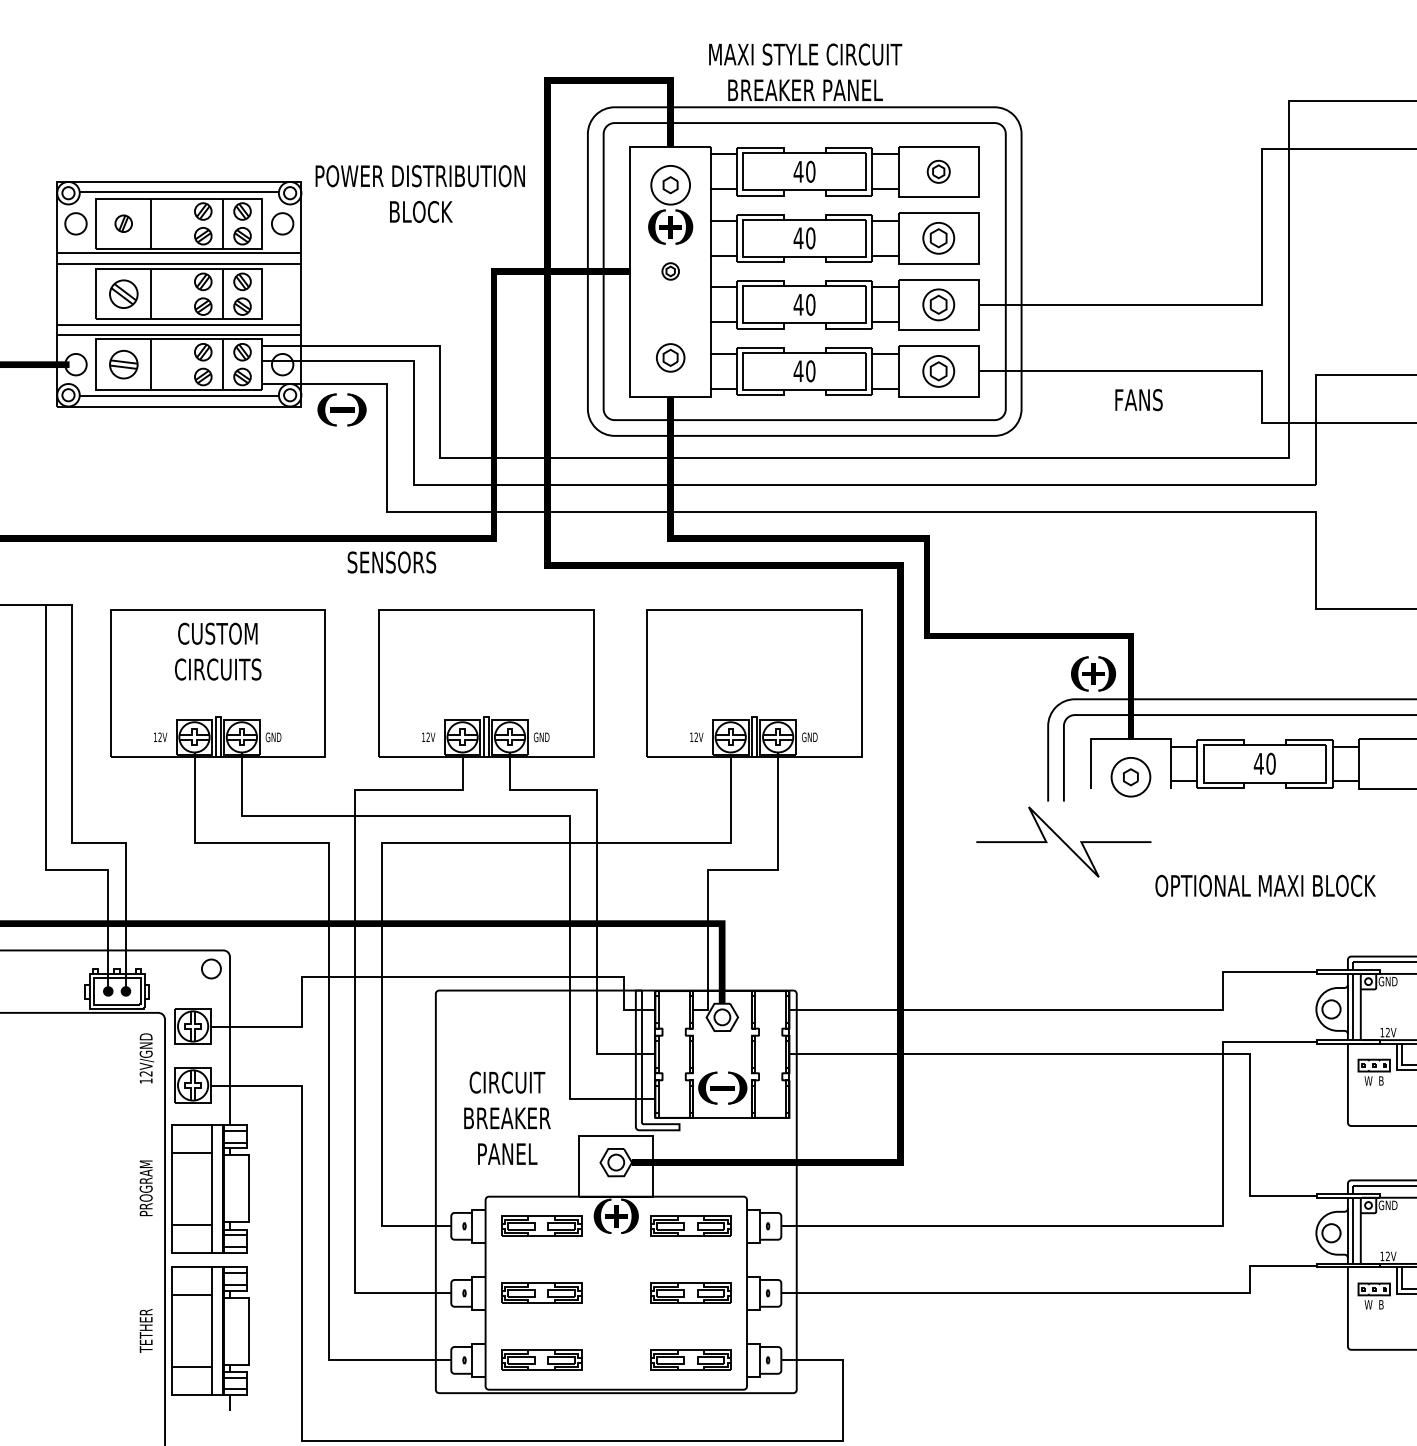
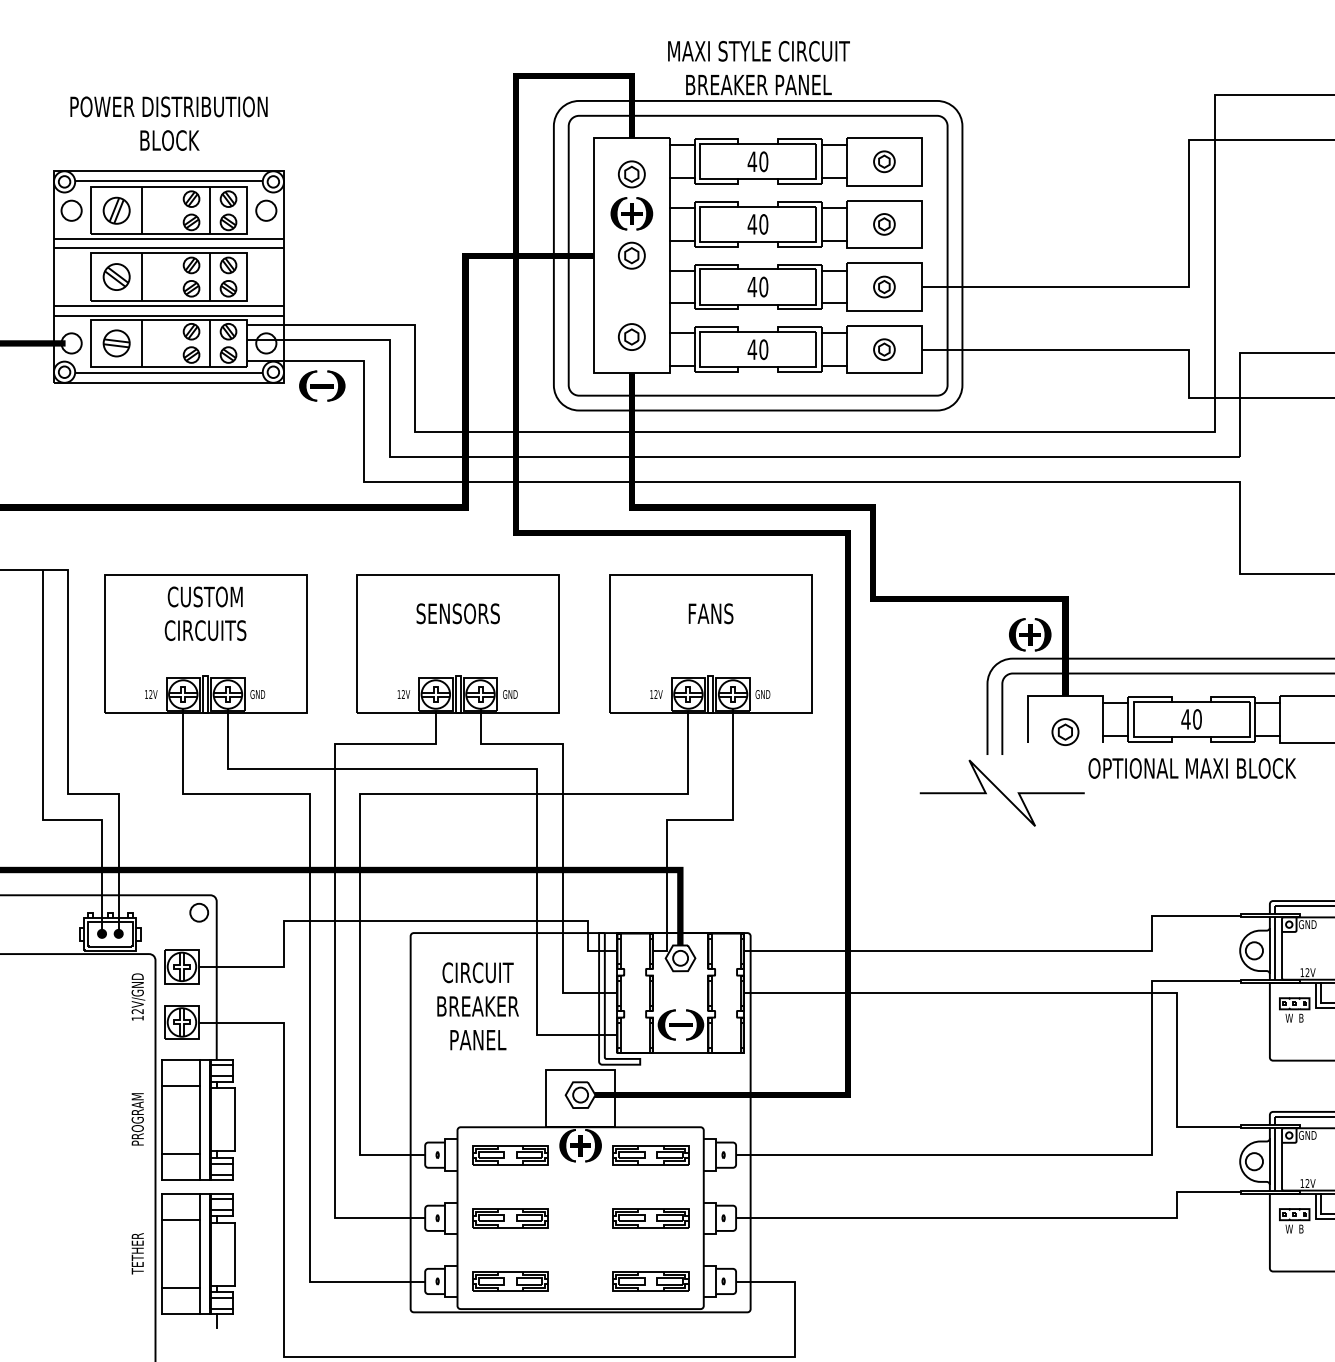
circle: (670, 185) -> (631, 174), size x0.71
text: (419, 193) -> (168, 123), moved
part: (123, 223) -> (116, 210), size x1.67
part: (938, 238) -> (884, 224), size x0.71
part: (670, 271) -> (631, 255), size x1.67
part: (938, 304) -> (884, 286), size x0.71
part: (938, 371) -> (884, 349), size x0.71
text: (1138, 399) -> (710, 613), moved
text: (391, 562) -> (457, 613), moved
circle: (1130, 777) -> (1065, 732), size x0.71
text: (1265, 885) -> (1192, 768), moved
text: (506, 1118) -> (477, 1006), moved

